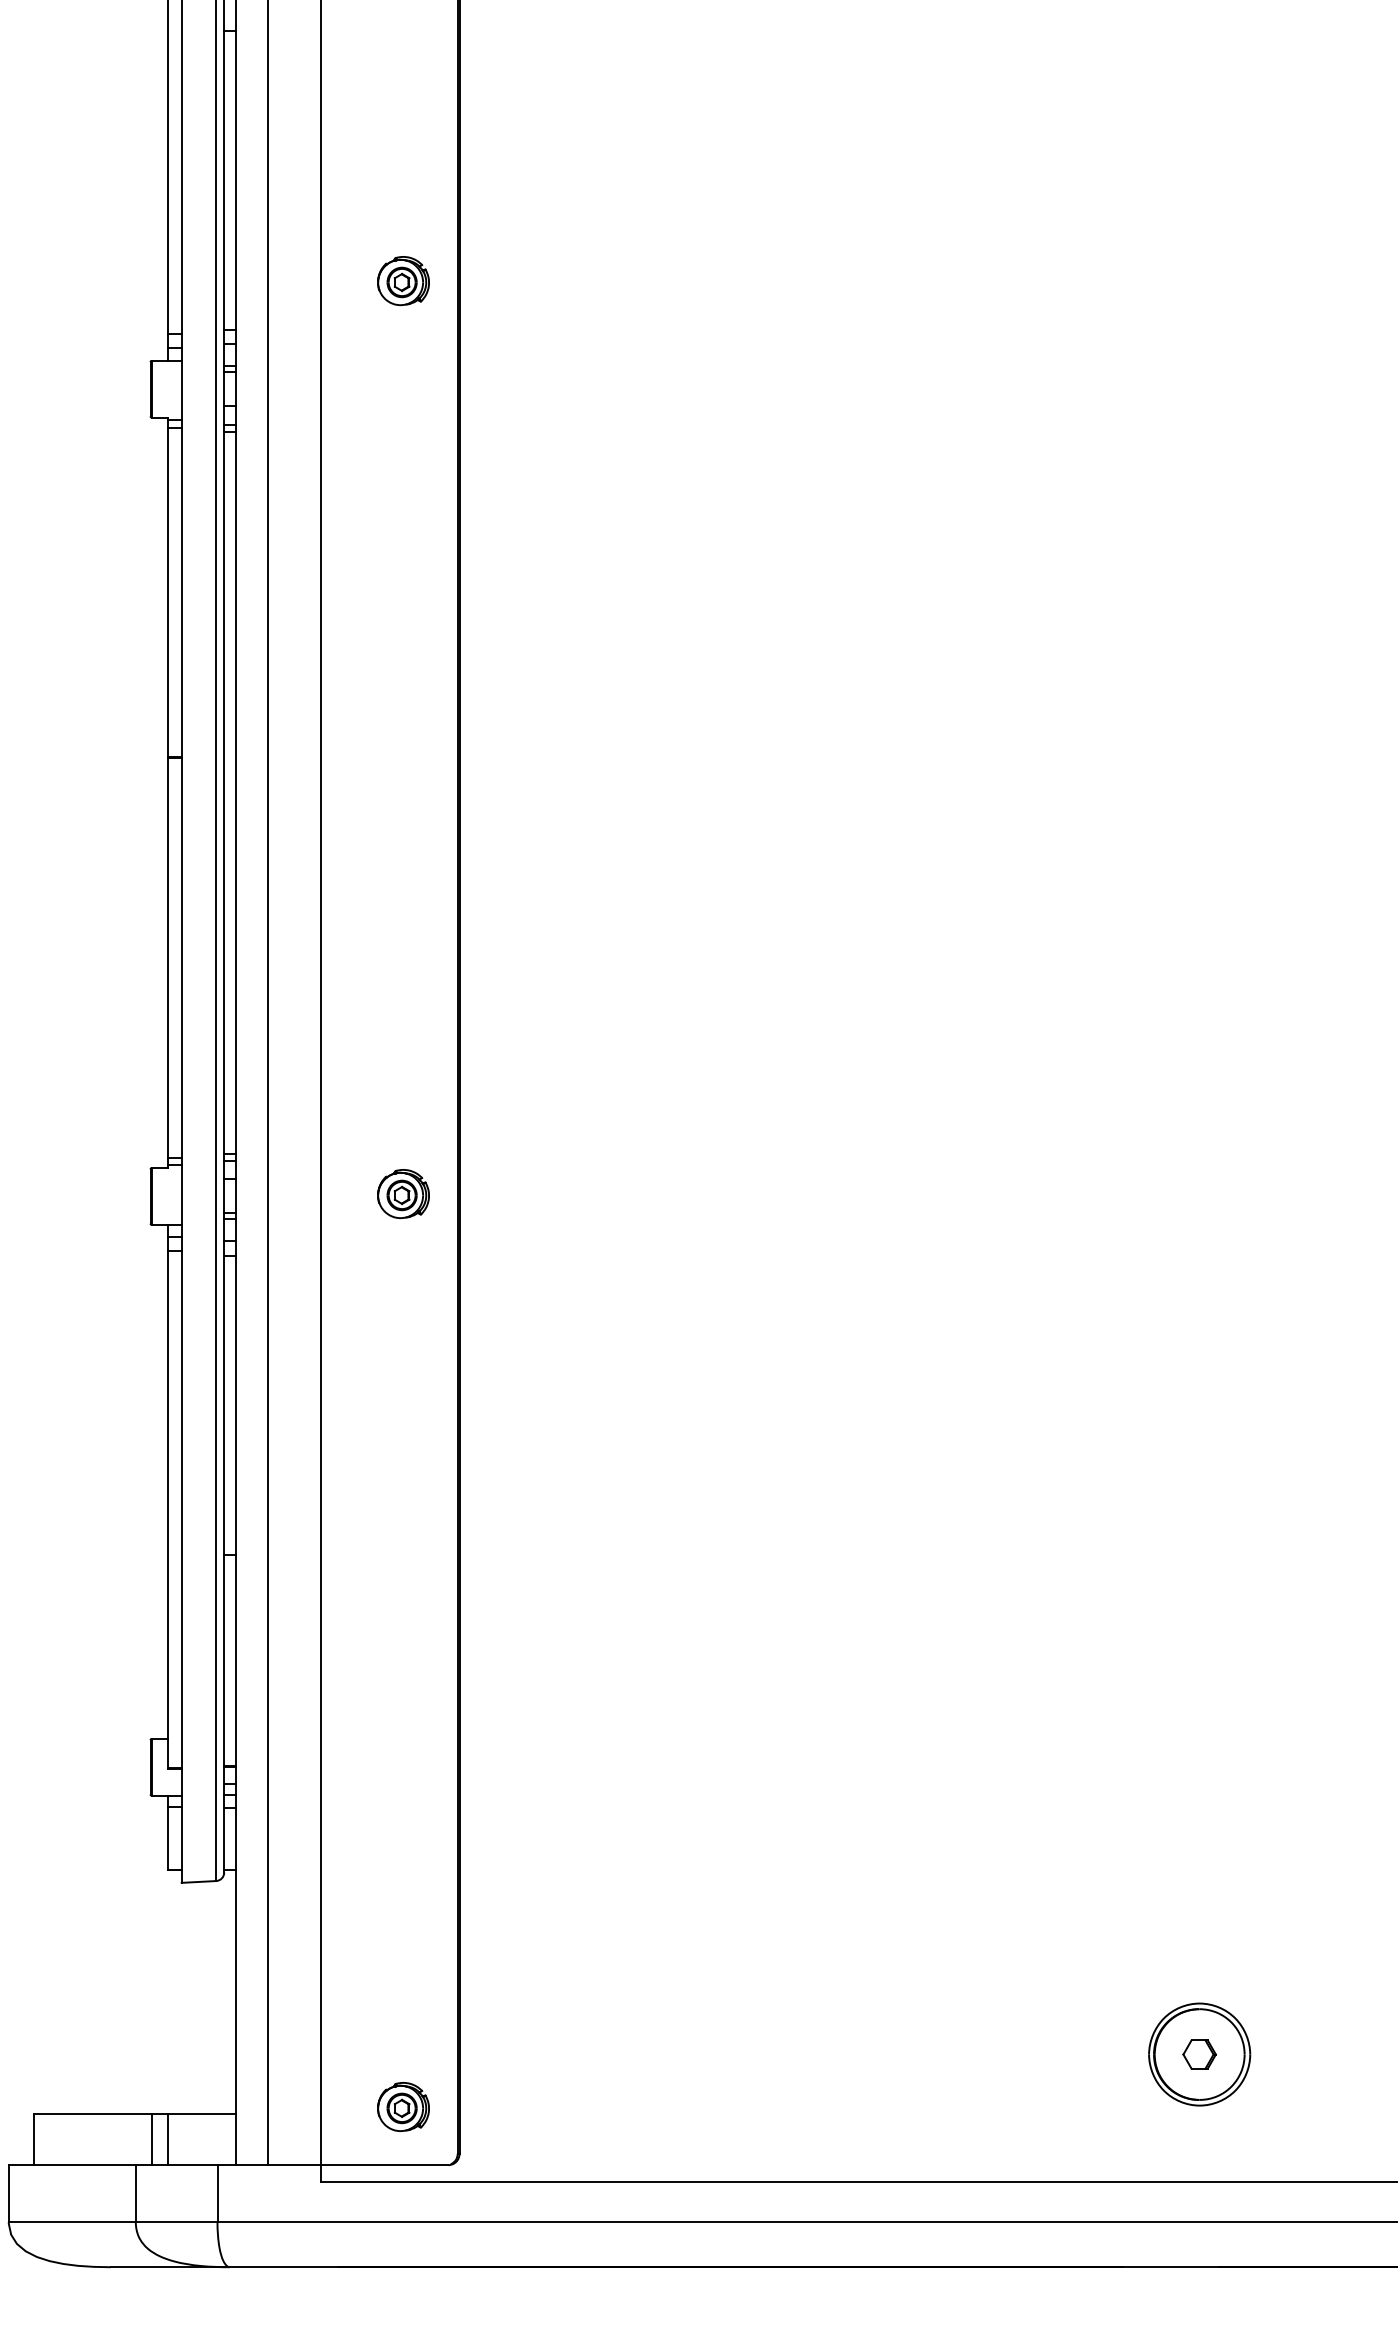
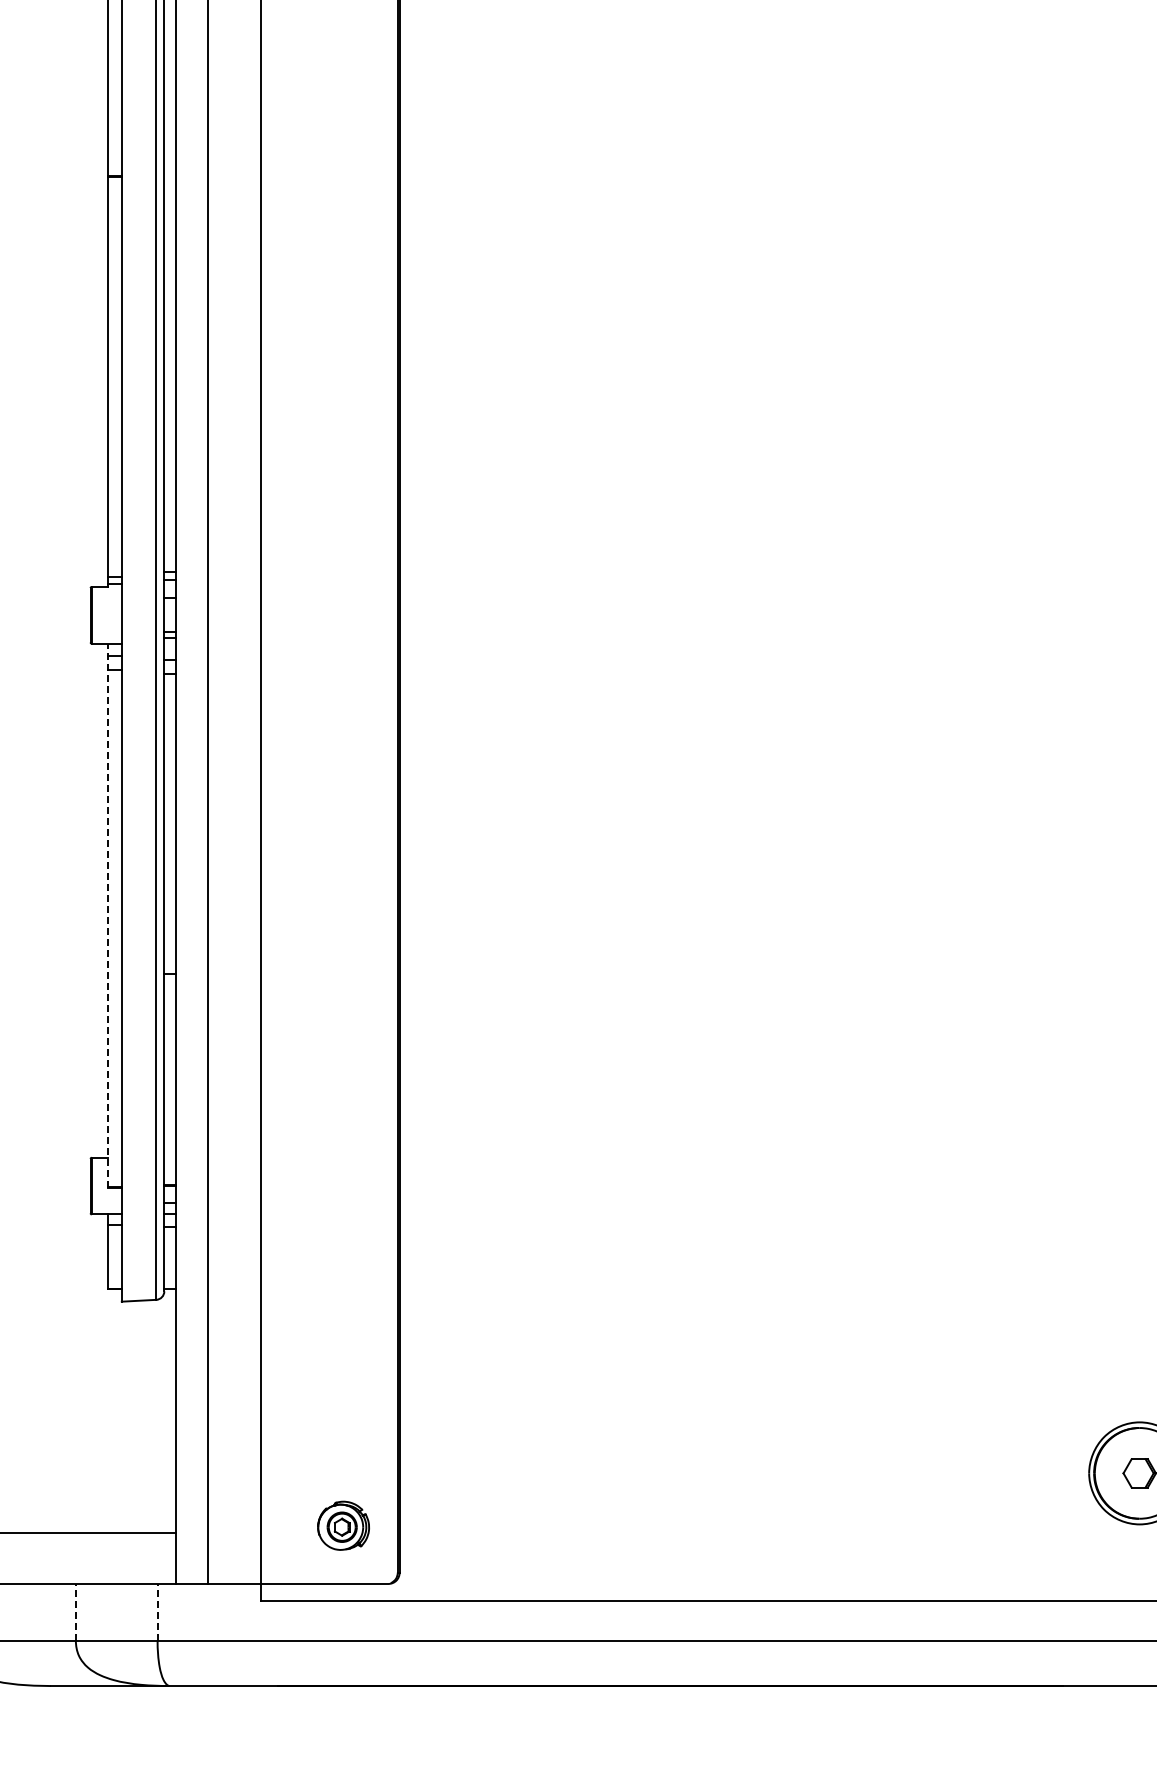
part: (403, 1194) -> (343, 613), removed
line: (168, 1496) -> (108, 915), solid -> dashed
line: (151, 2139) -> (91, 1558), removed
line: (168, 2139) -> (108, 1558), removed
line: (135, 2193) -> (75, 1612), solid -> dashed
line: (217, 2193) -> (157, 1612), solid -> dashed

